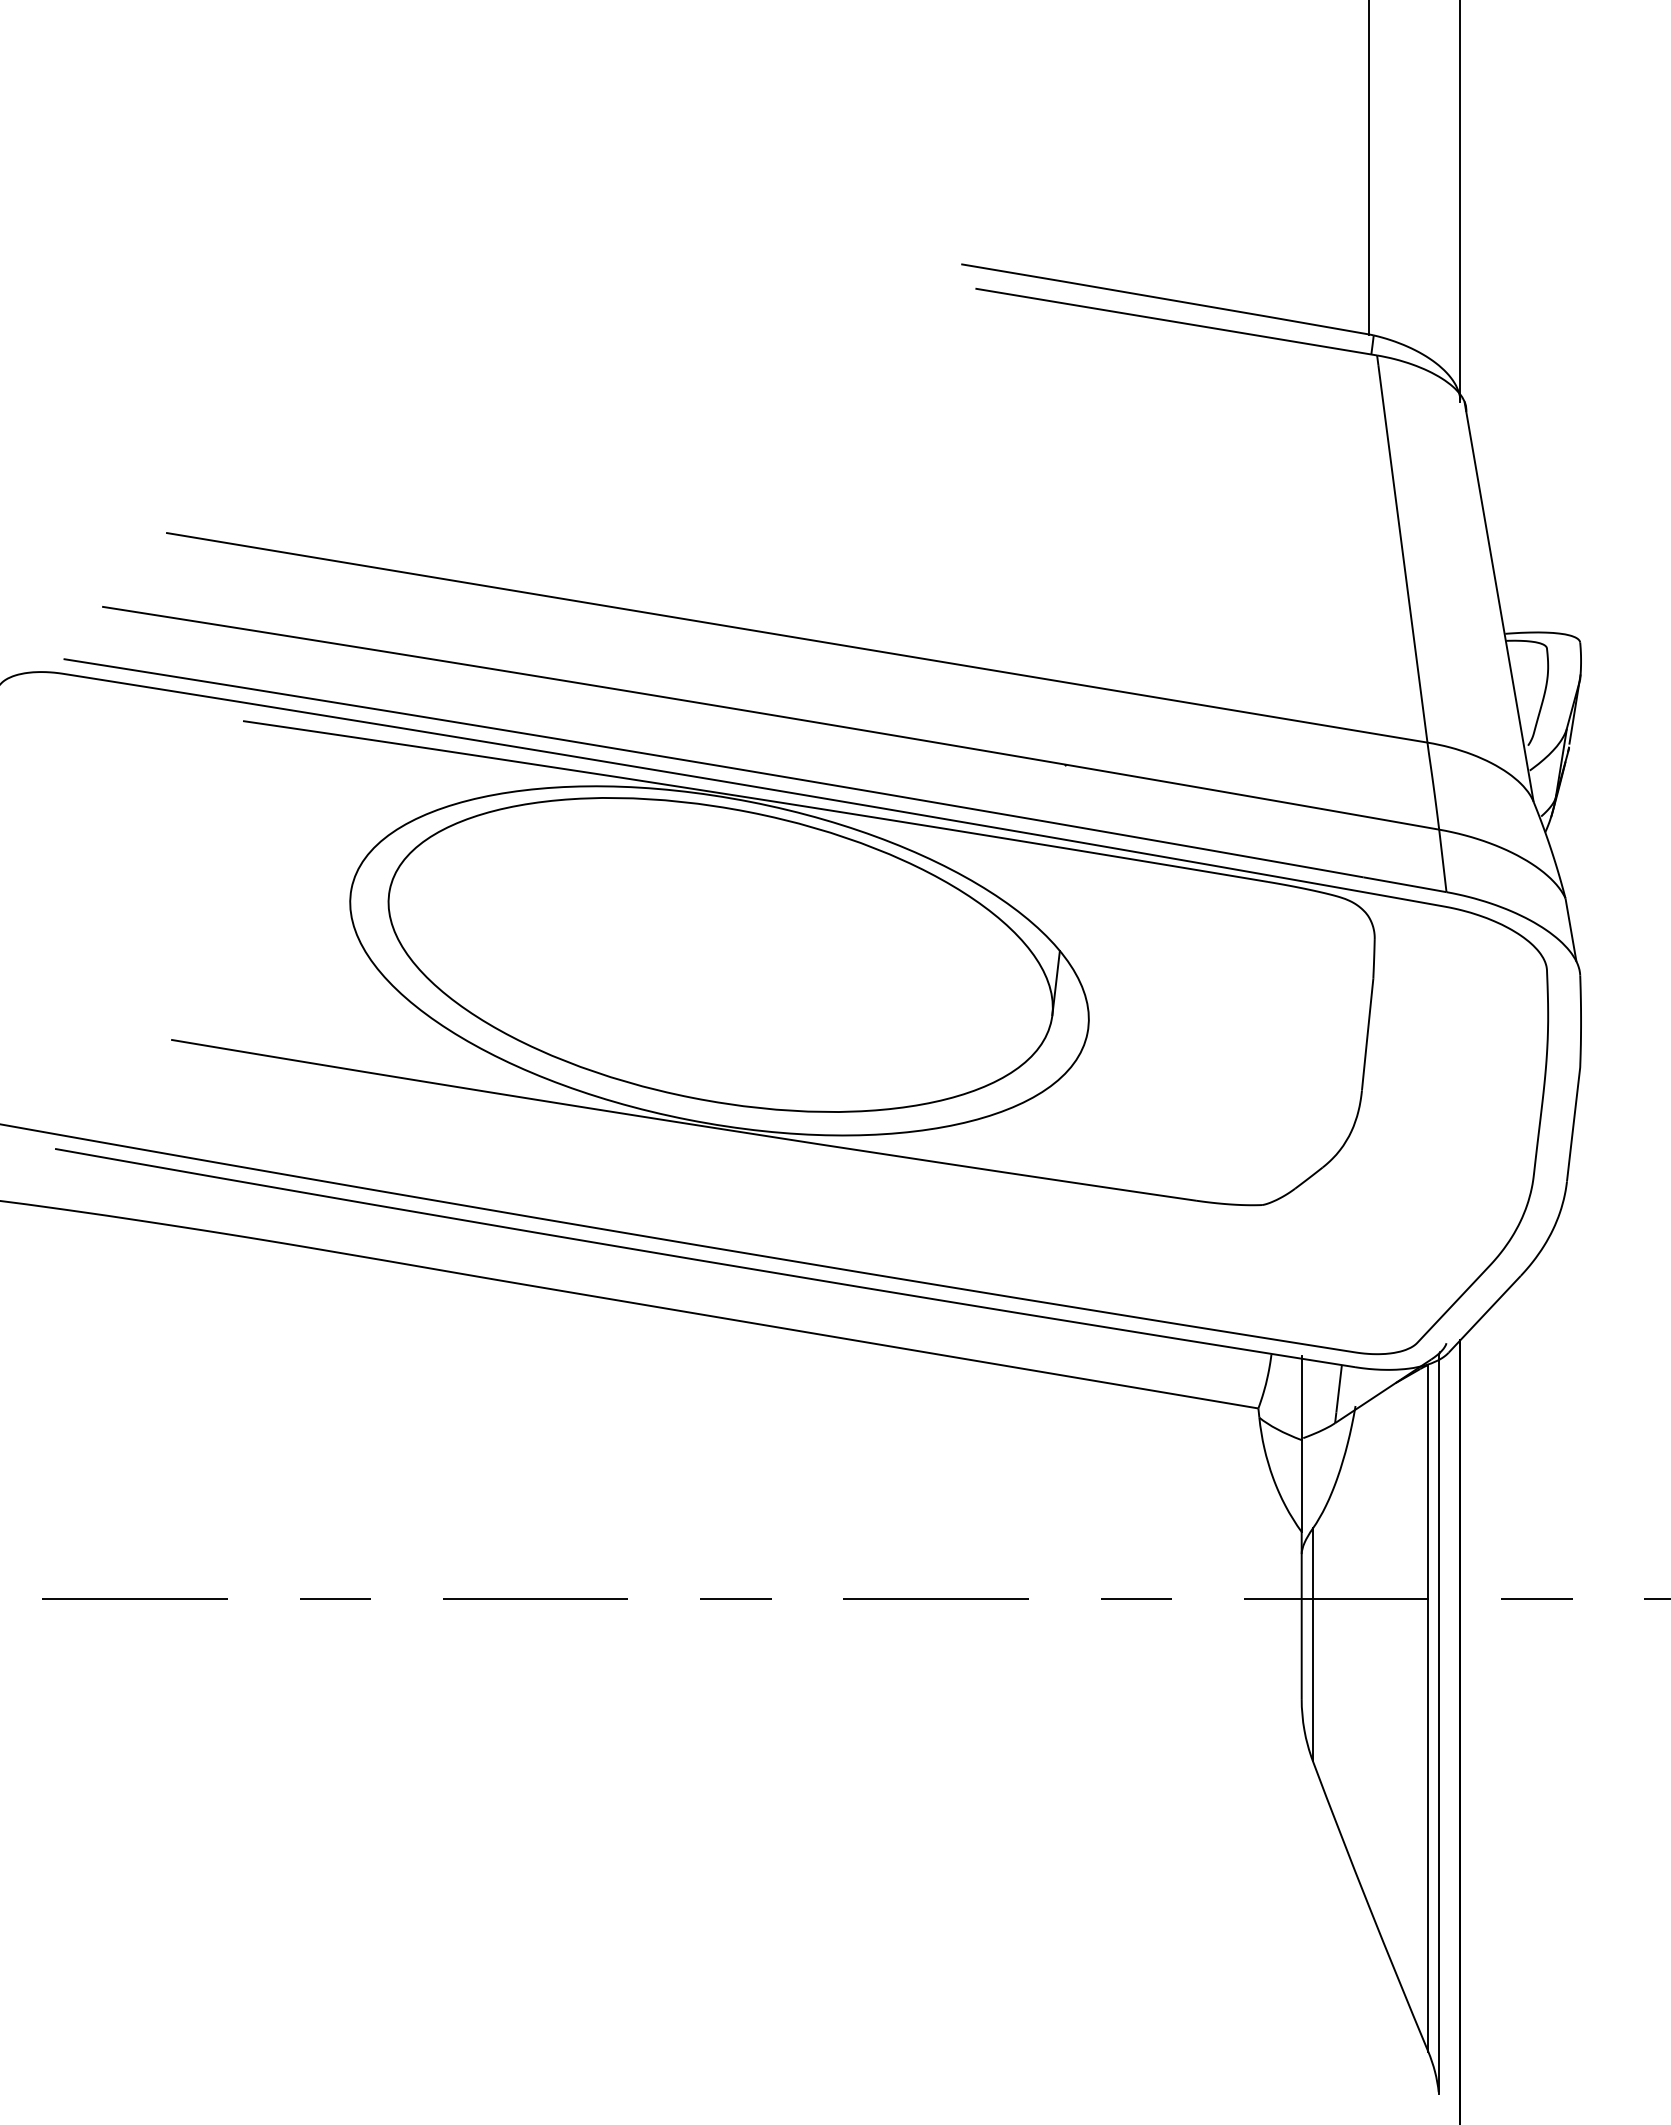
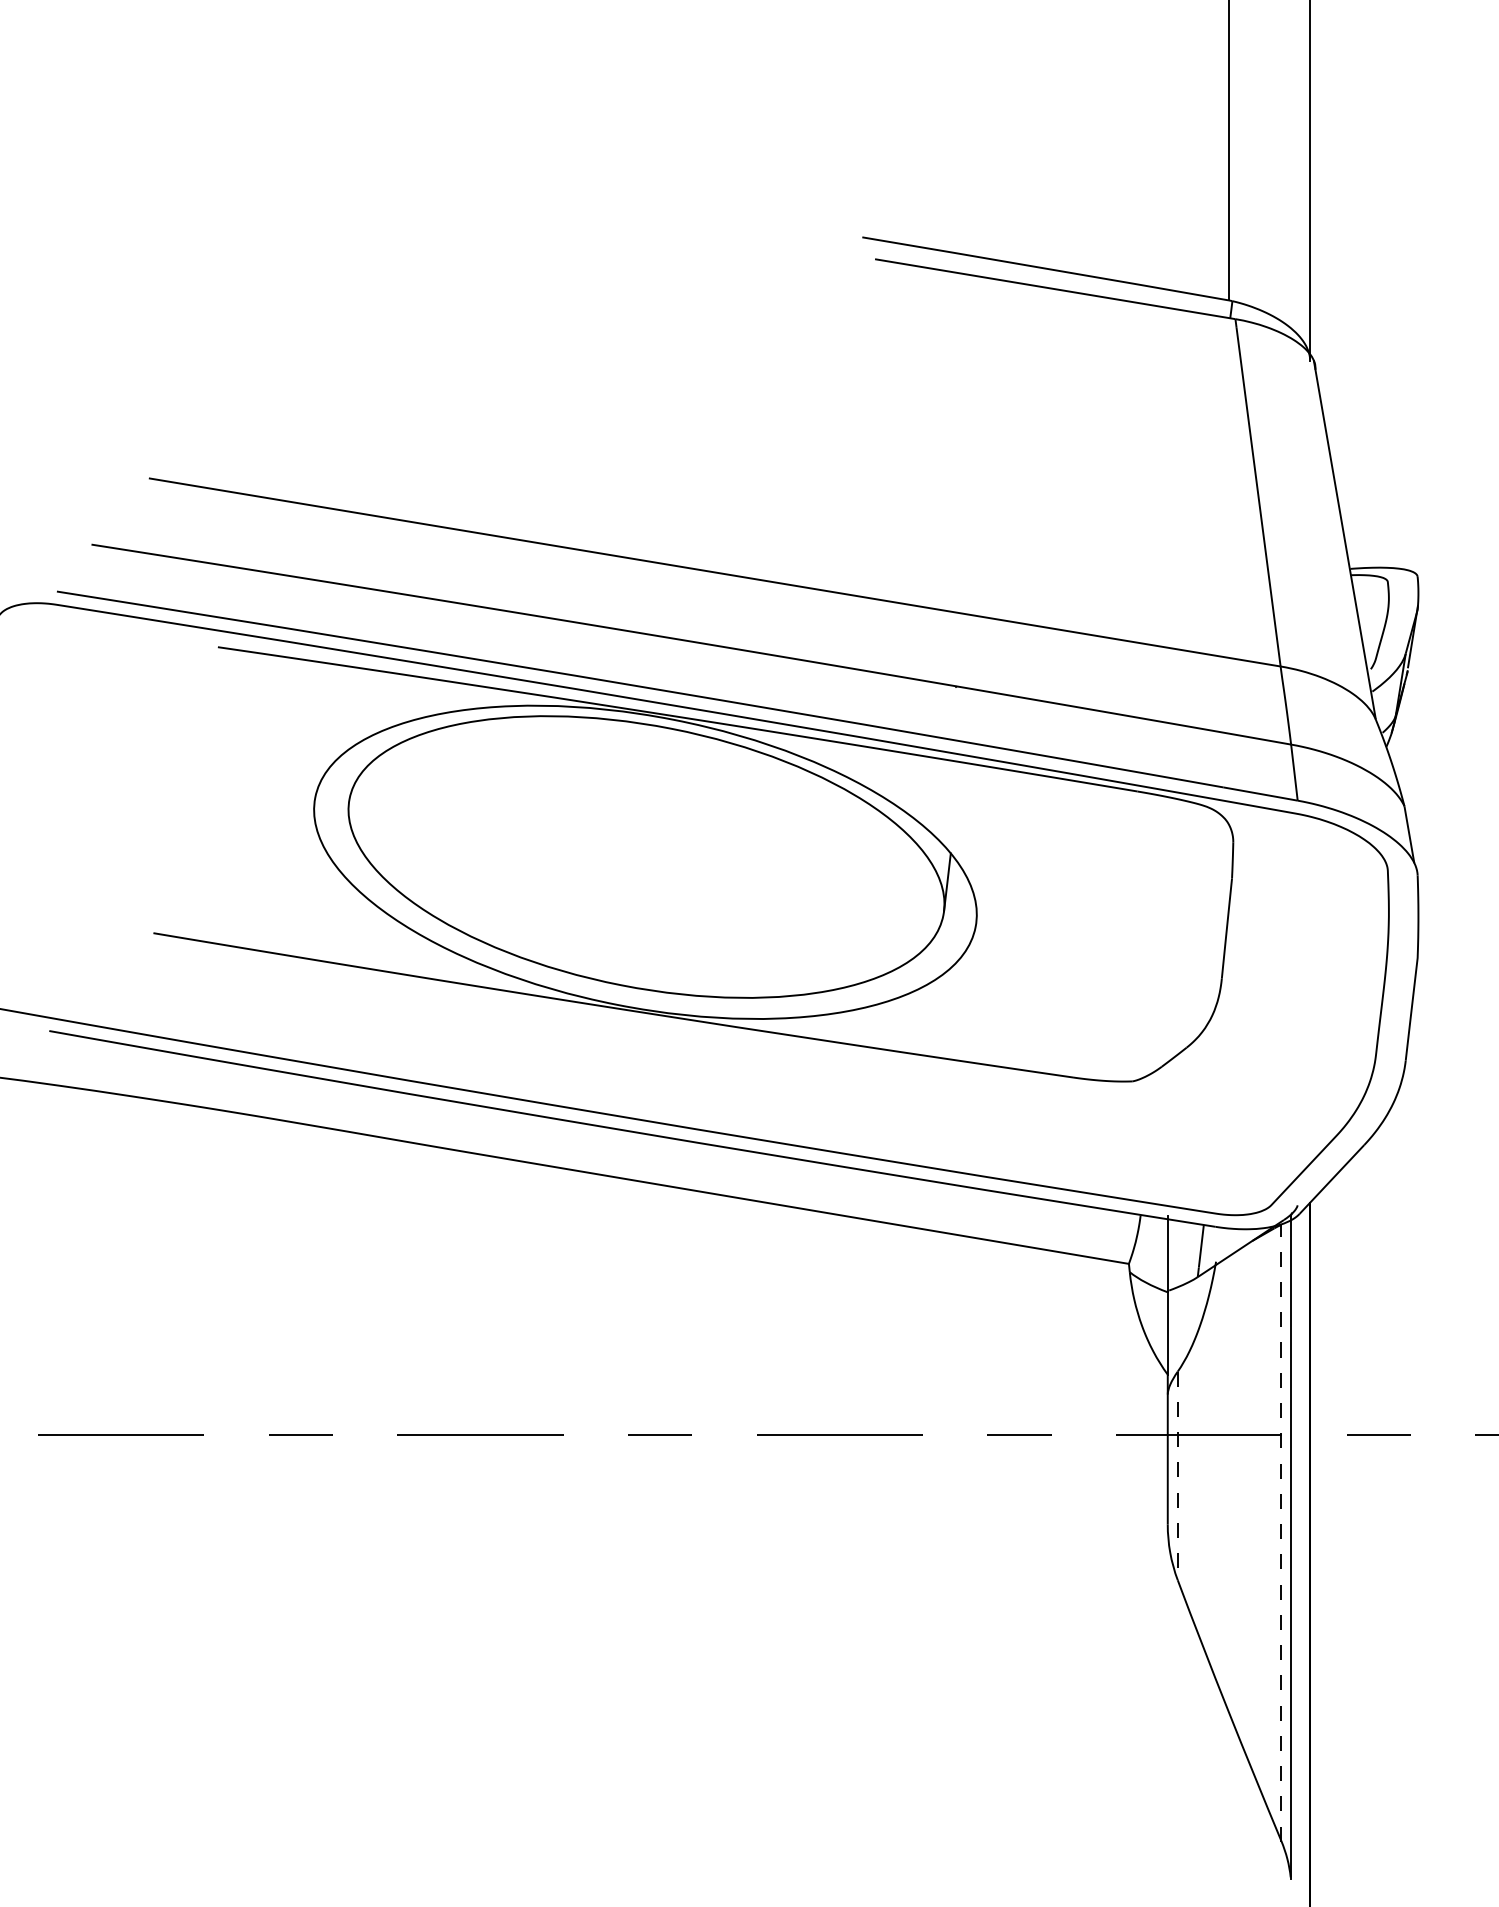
line: (1312, 1645) -> (1177, 1476), solid -> dashed
line: (1428, 1708) -> (1281, 1533), solid -> dashed

